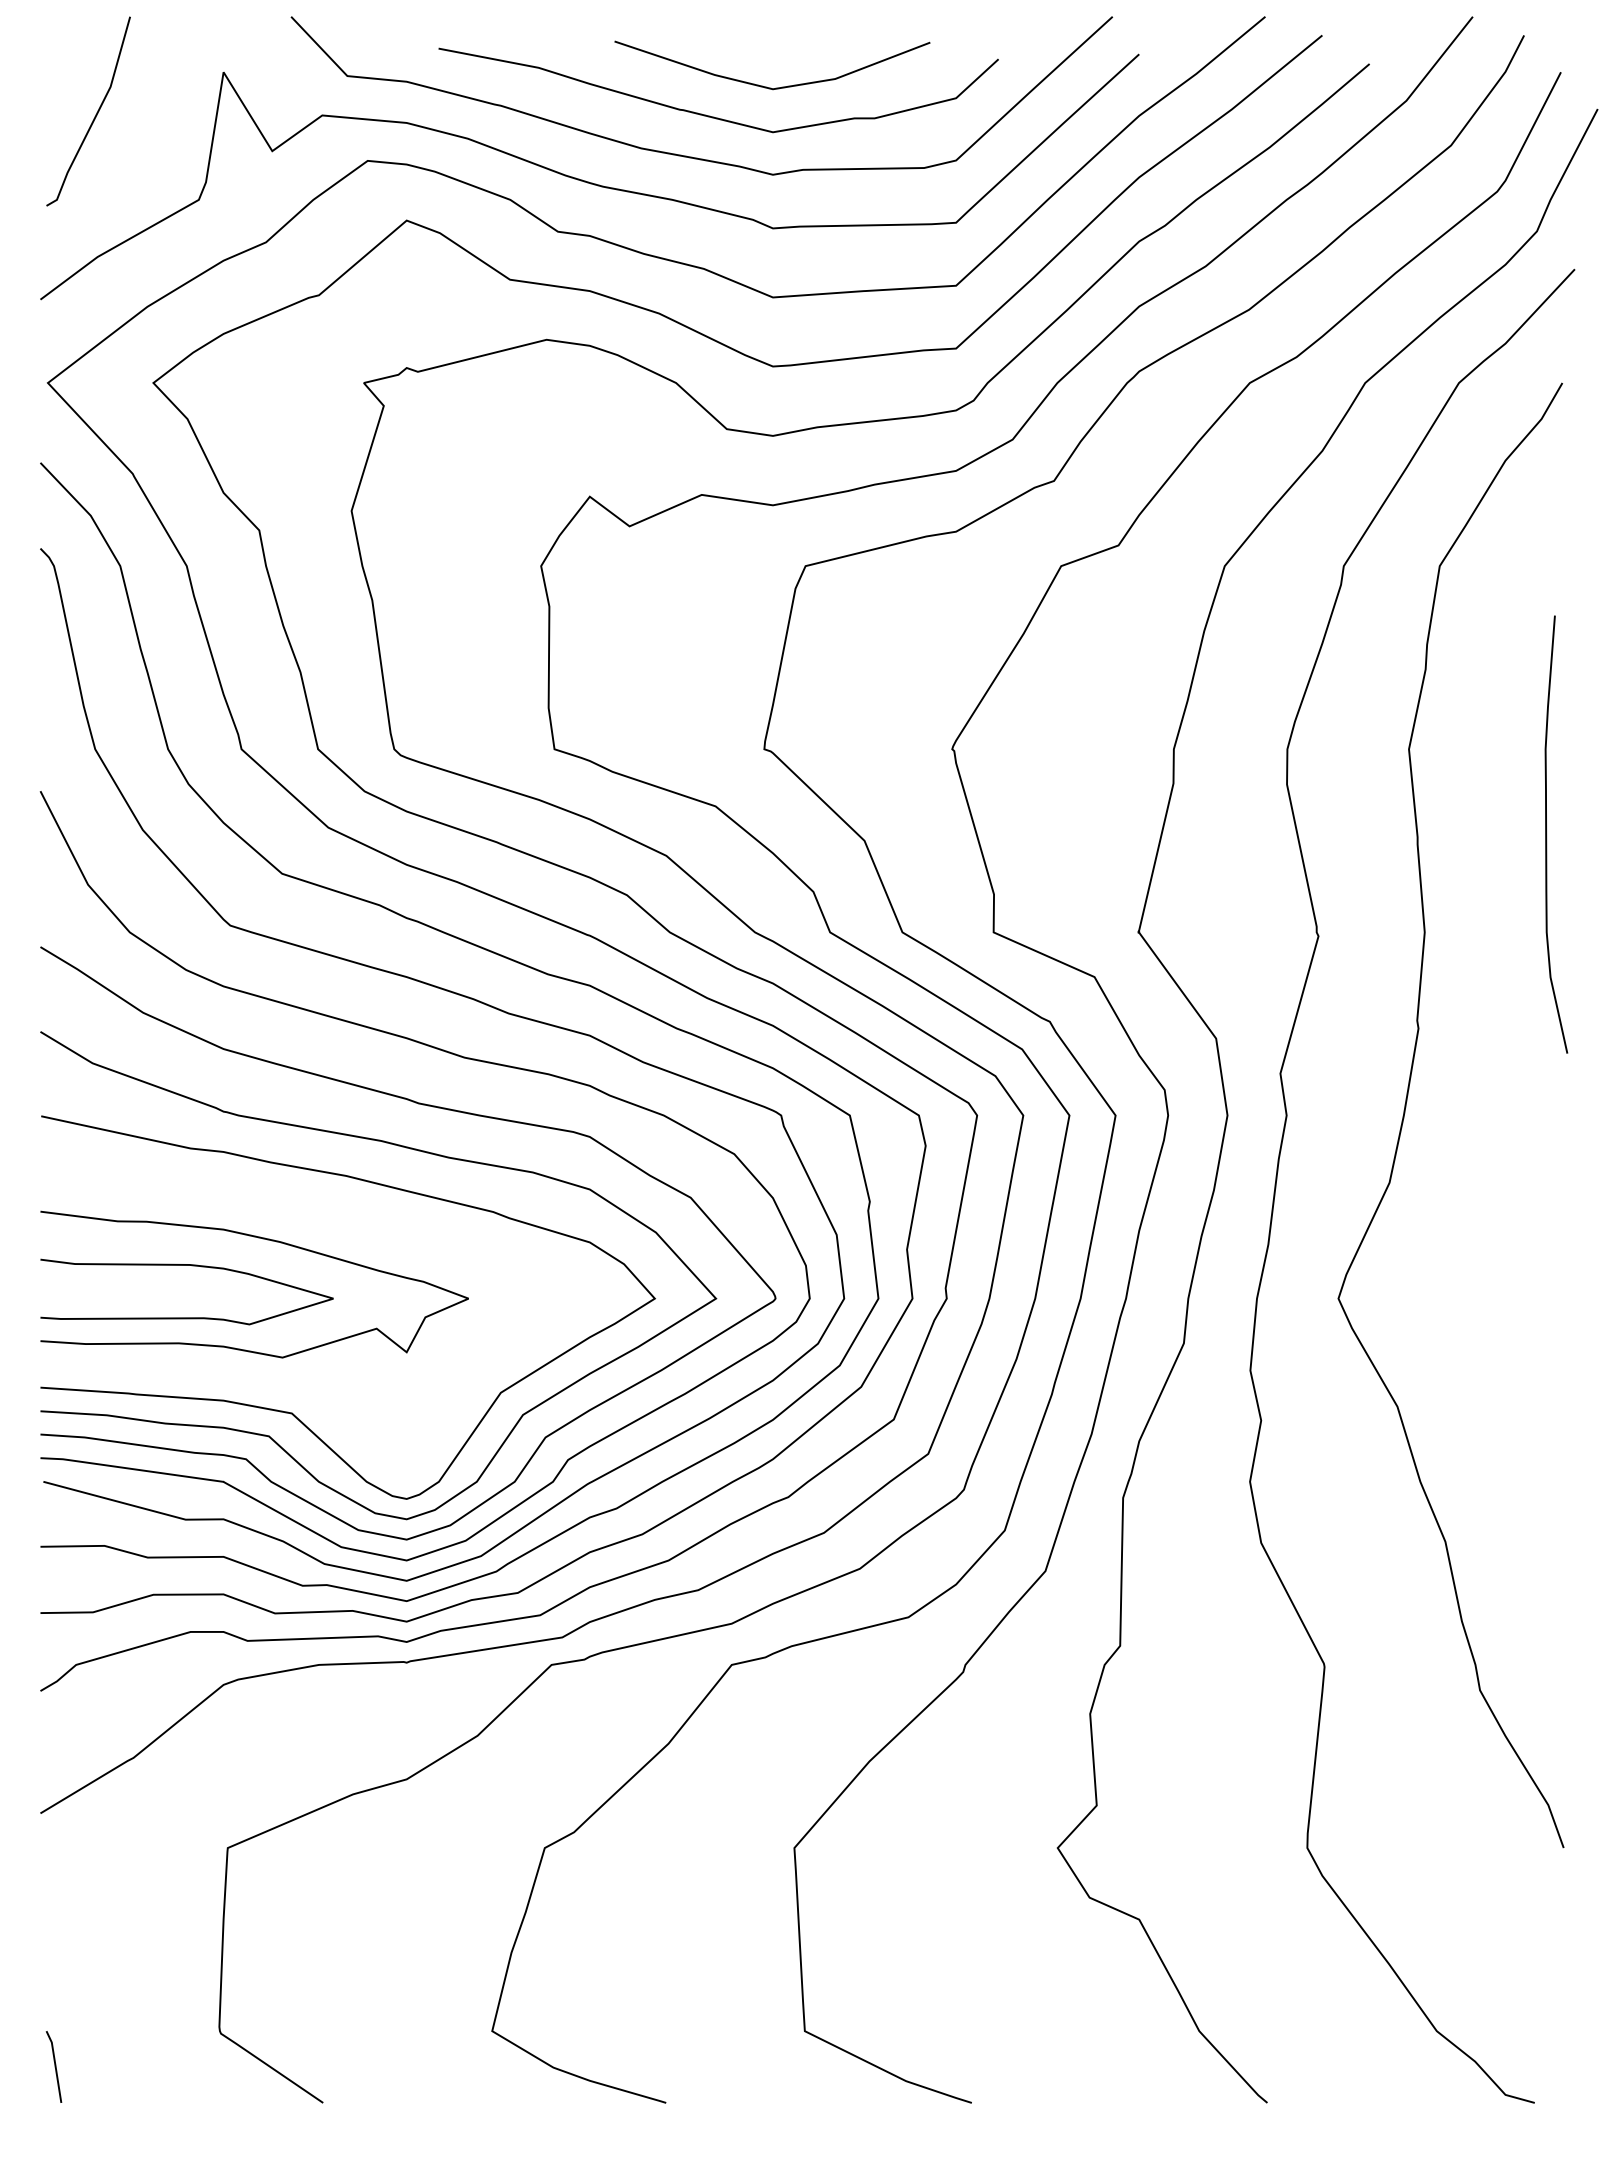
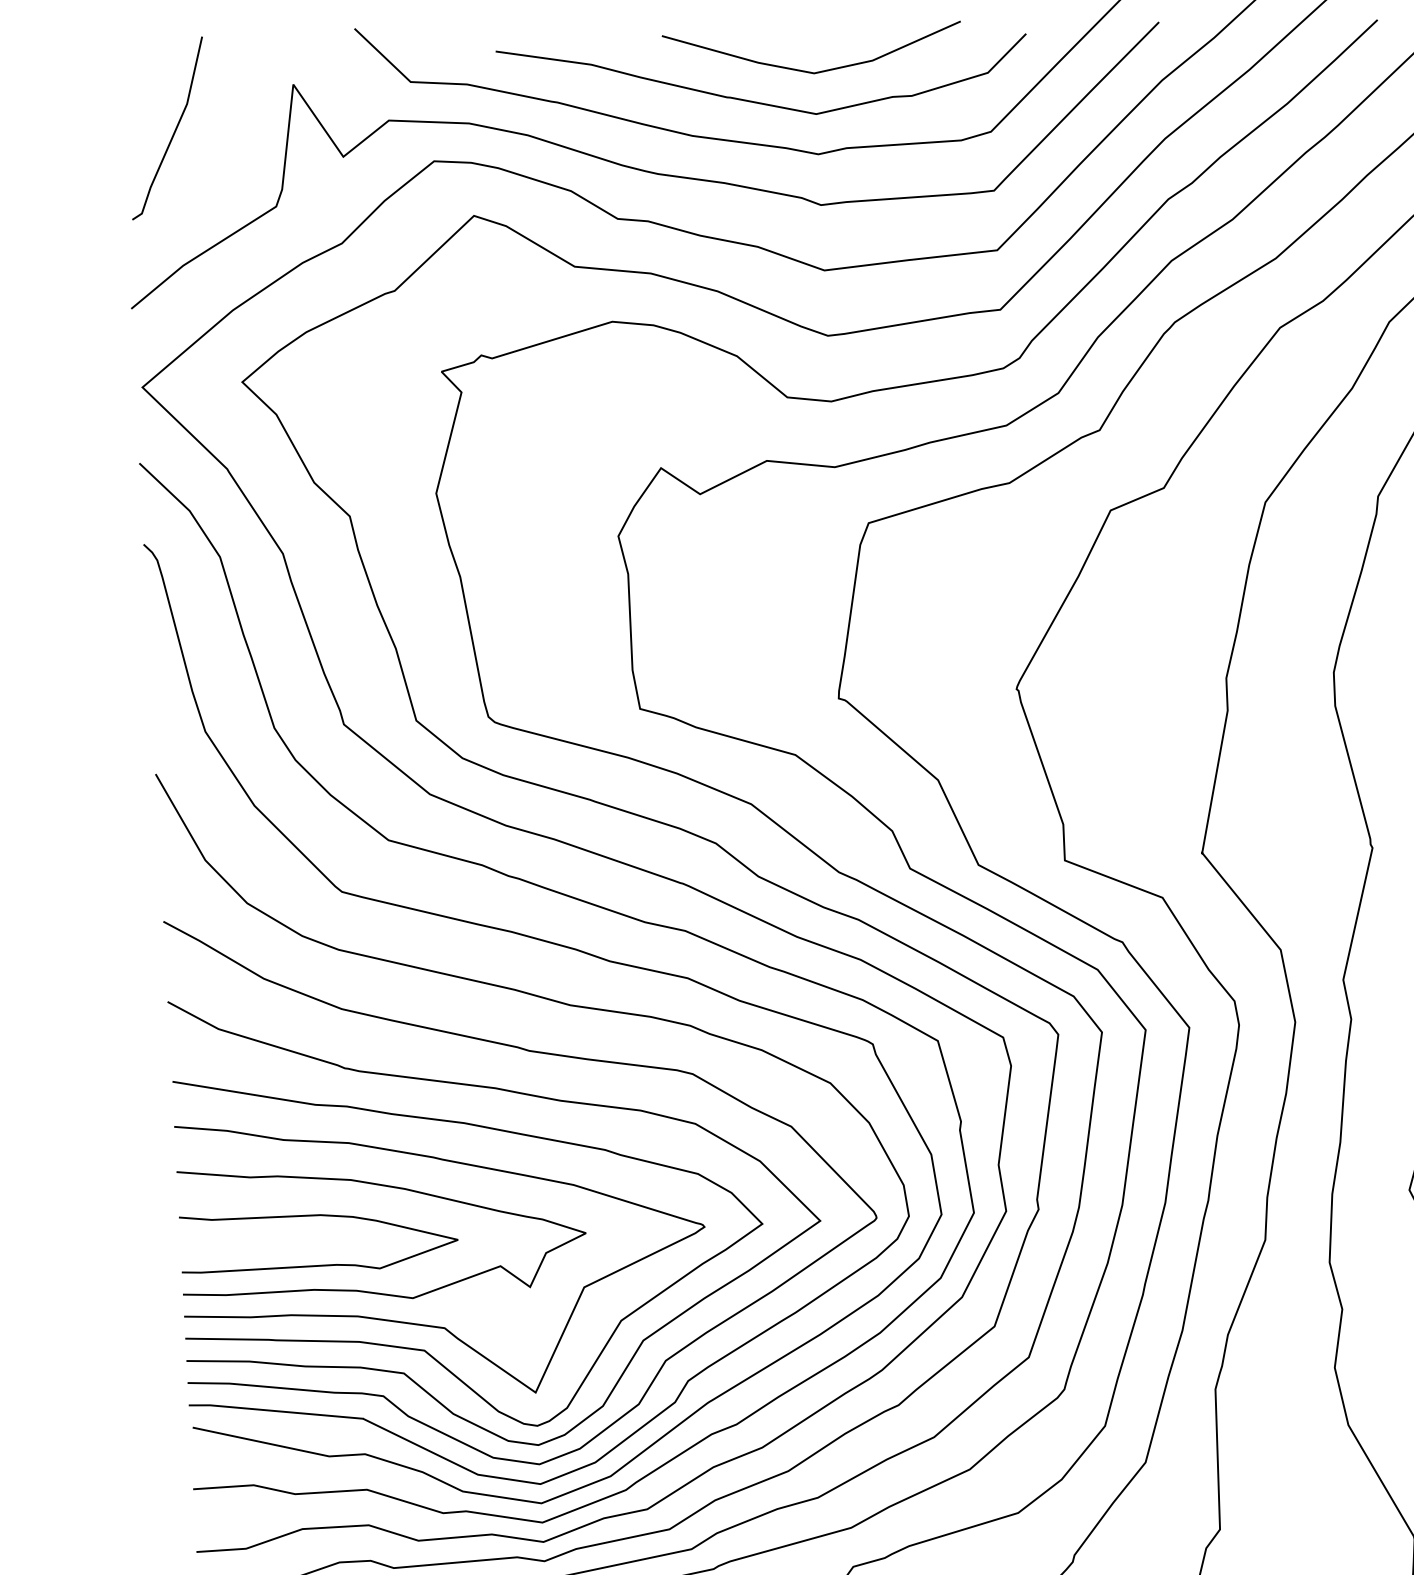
curve: (302, 1387) -> (433, 1325), added

